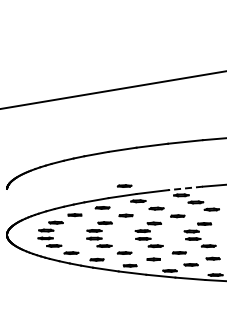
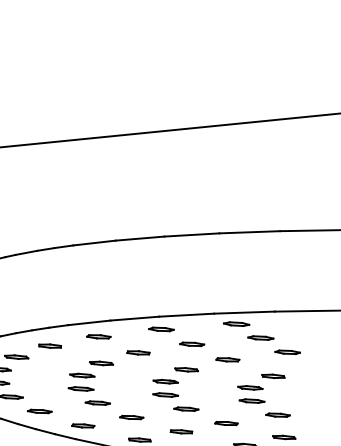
part: (124, 185) -> (139, 300), removed
line: (185, 188) -> (244, 312), dashed -> solid

